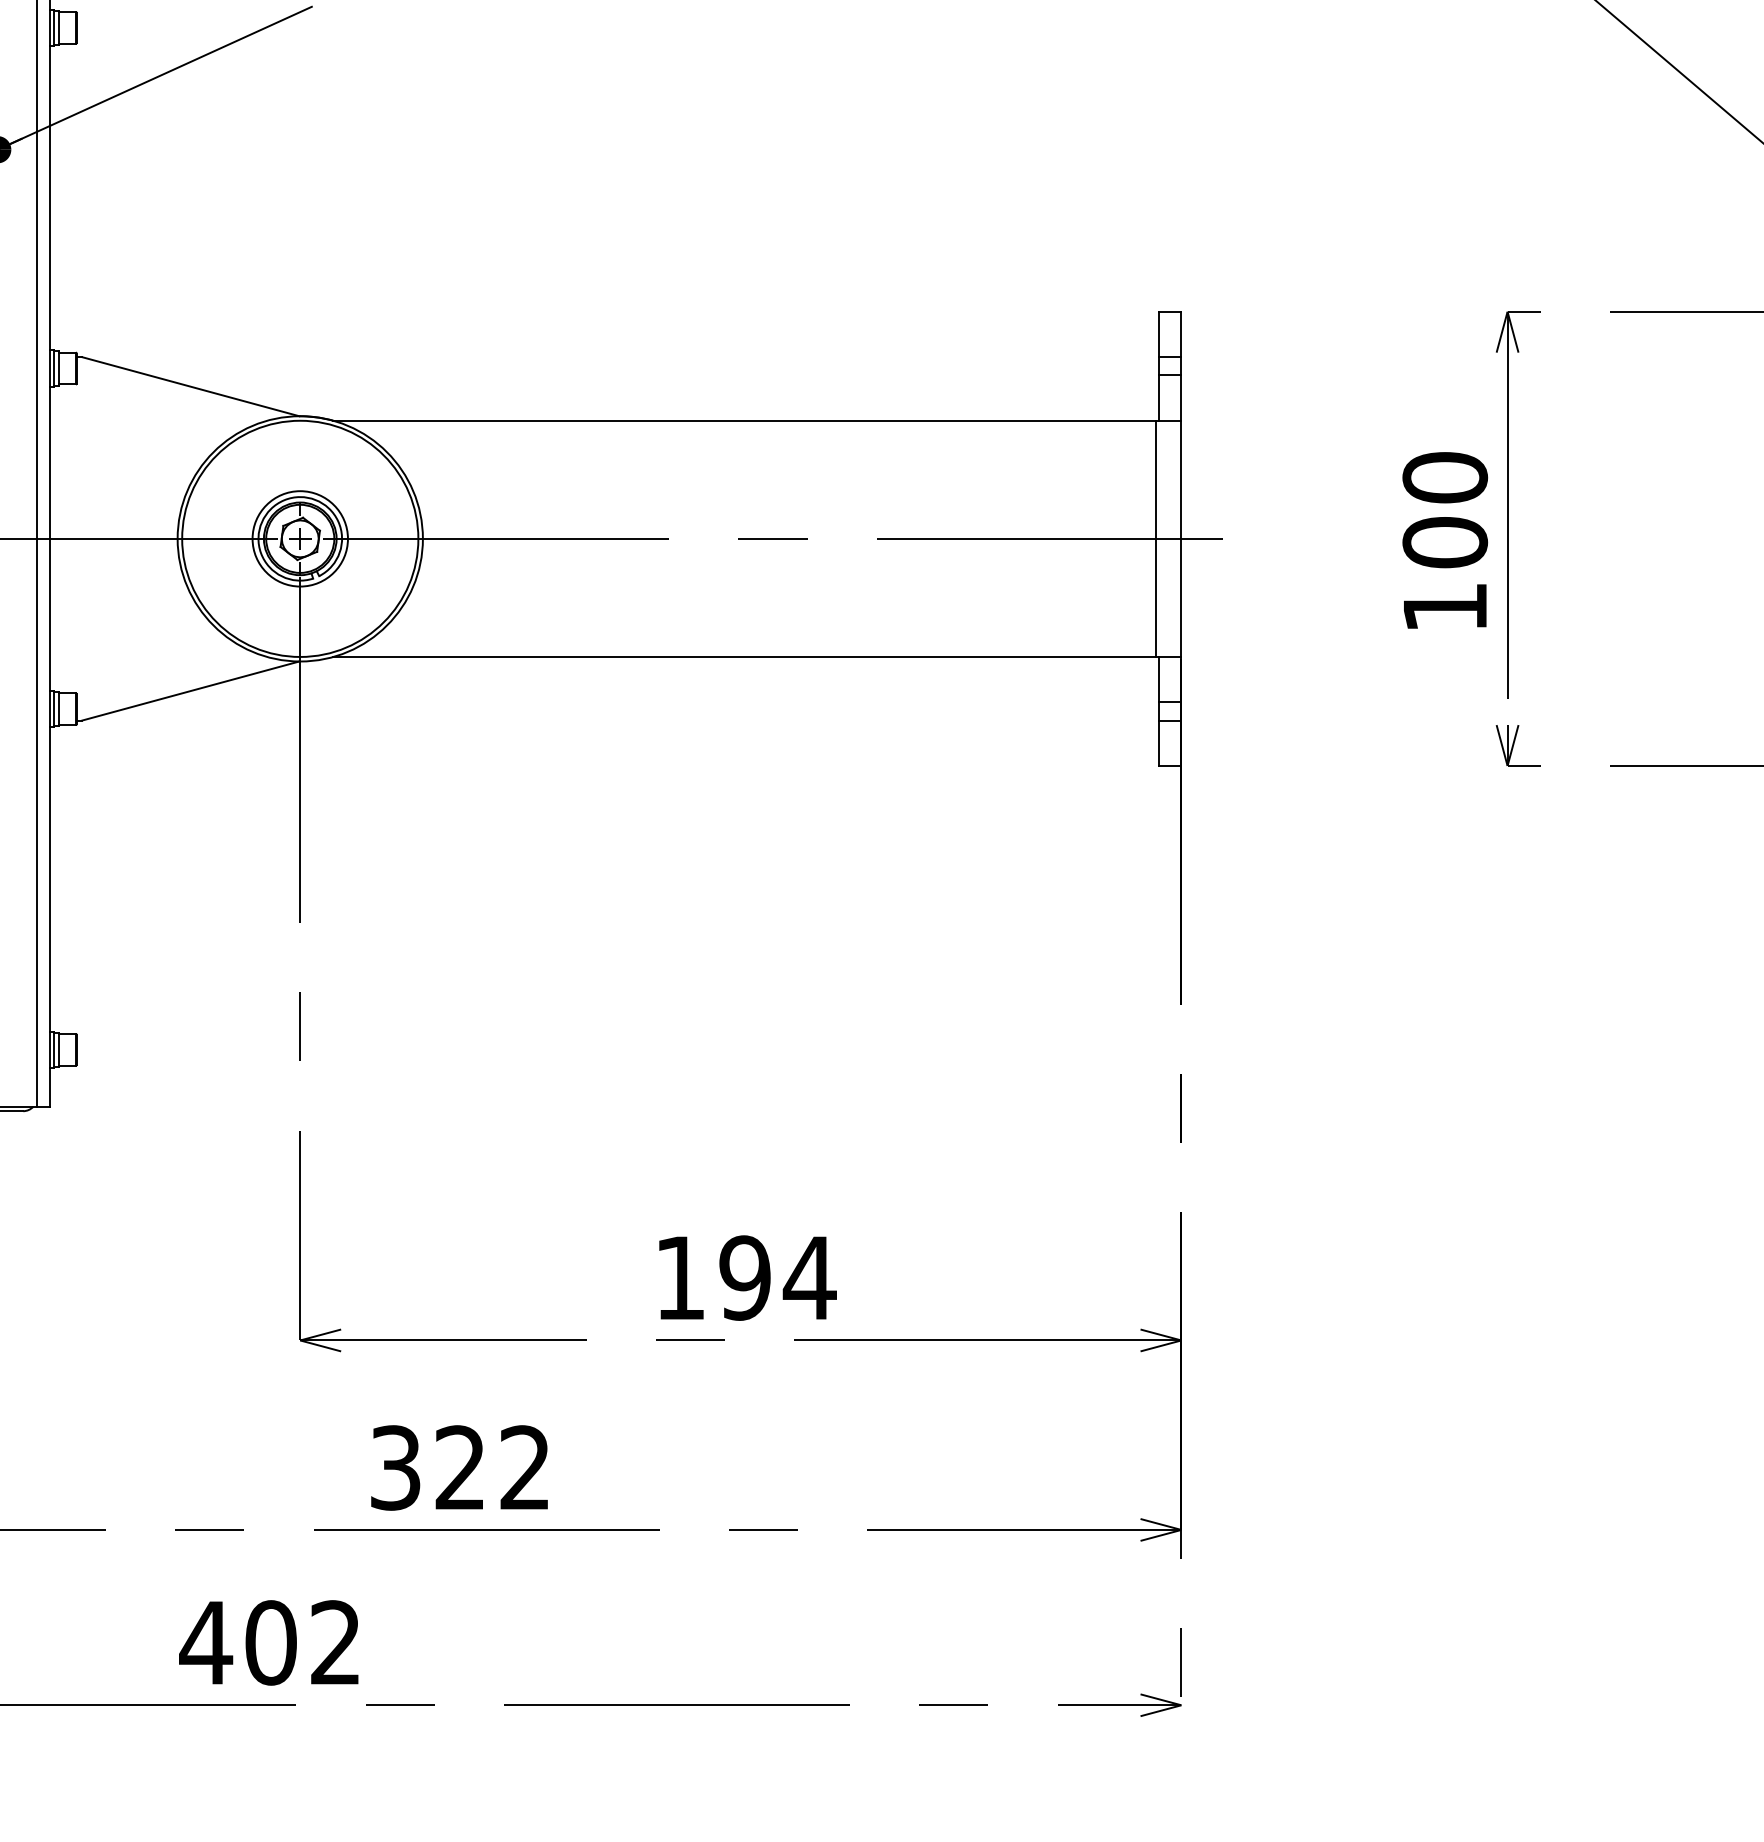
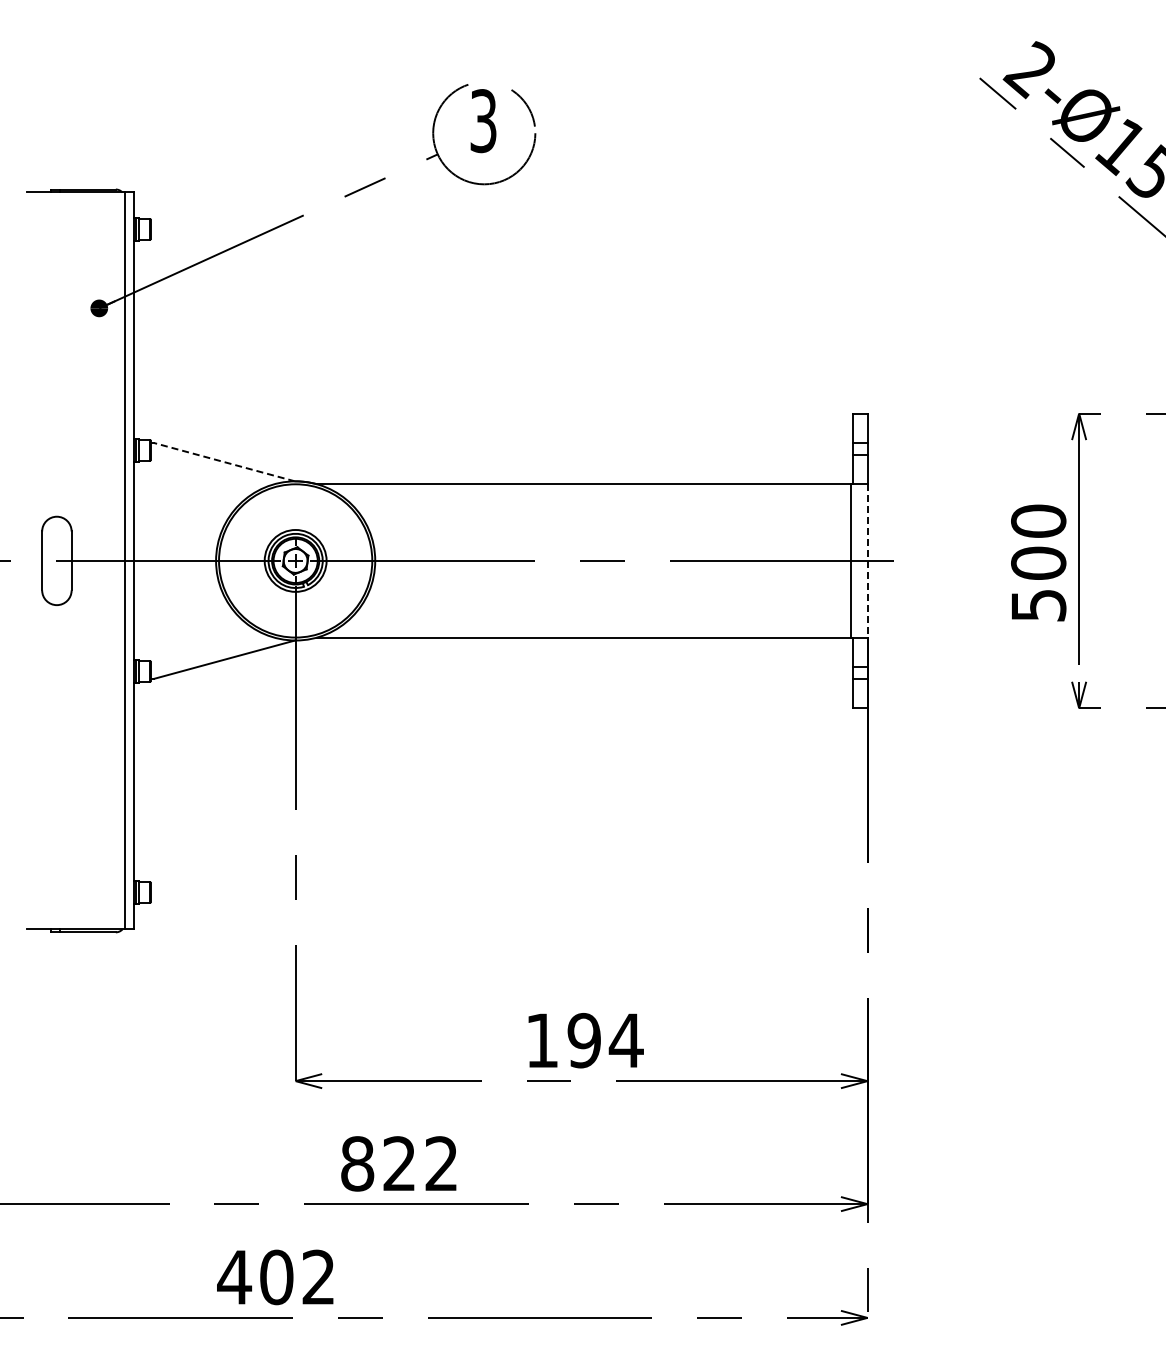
line: (190, 387) -> (224, 462), solid -> dashed
line: (1181, 538) -> (867, 560), solid -> dashed
text: (1444, 607) -> (1038, 605), 100 -> 500
text: (395, 1467) -> (357, 1163), 322 -> 822

